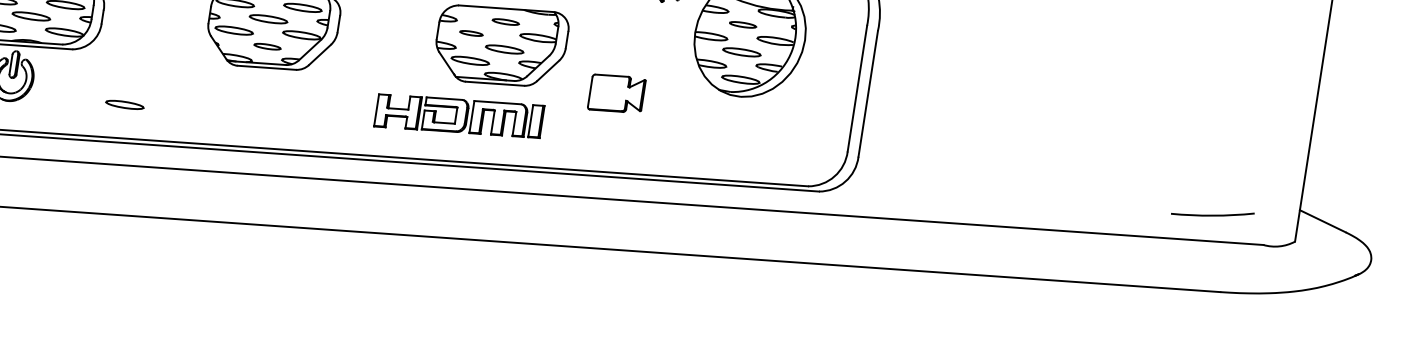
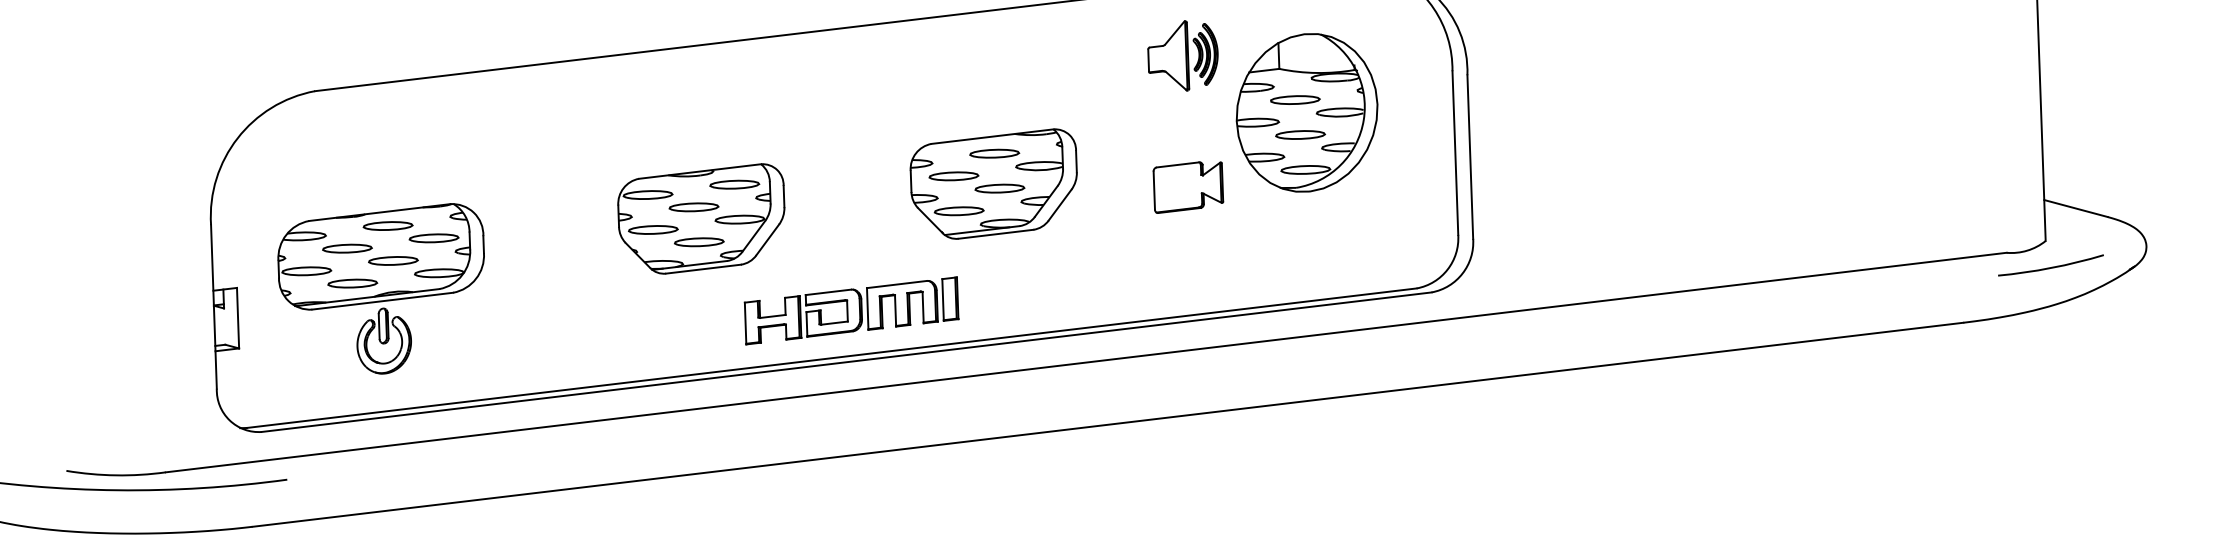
part: (505, 21) -> (994, 153), size x1.43
part: (743, 24) -> (1295, 99), size x1.43
part: (471, 33) -> (953, 176), size x1.67
part: (267, 46) -> (699, 242), size x1.43
part: (616, 94) -> (1188, 187), moved
part: (124, 104) -> (532, 350), removed
part: (459, 115) -> (851, 310), moved
arc: (1213, 214) -> (2051, 266), moved

